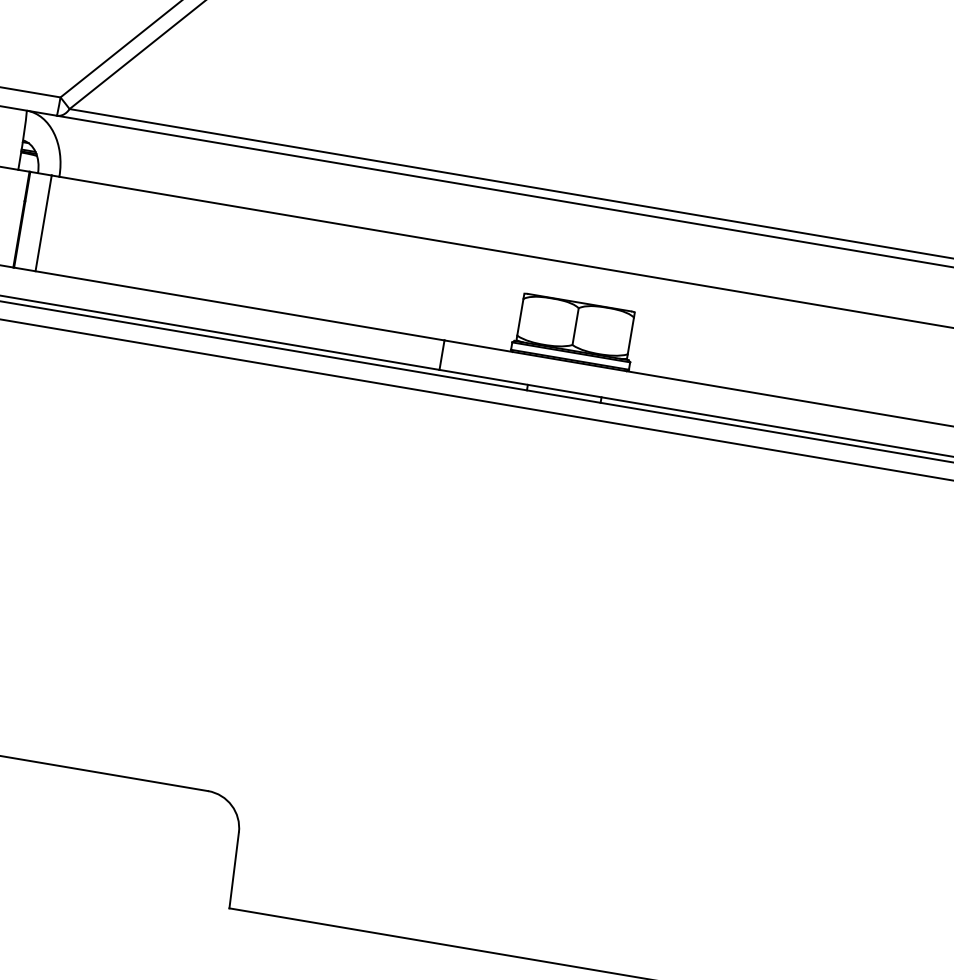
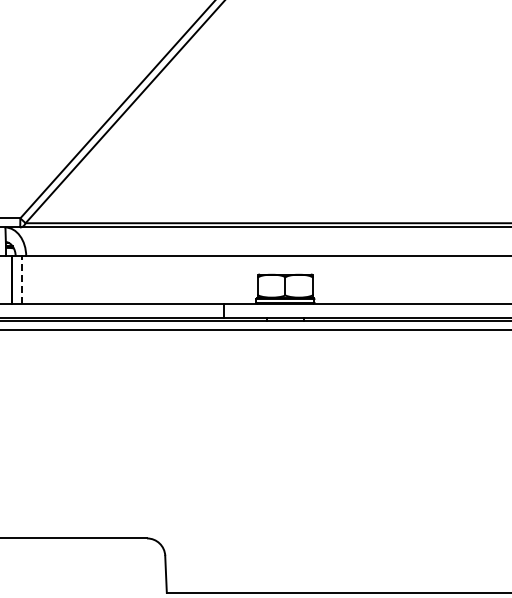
line: (43, 224) -> (22, 280), solid -> dashed

